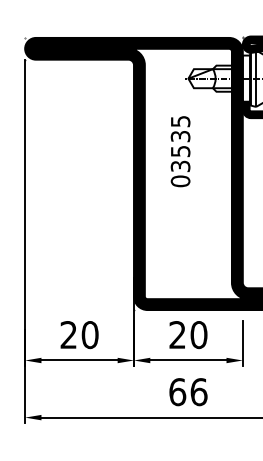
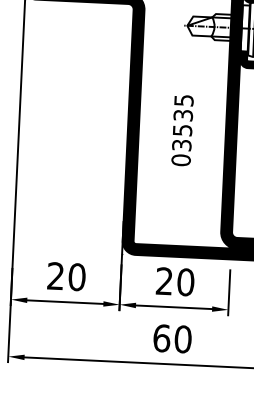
text: (180, 151) -> (182, 130), moved
text: (198, 391) -> (182, 338), 66 -> 60

